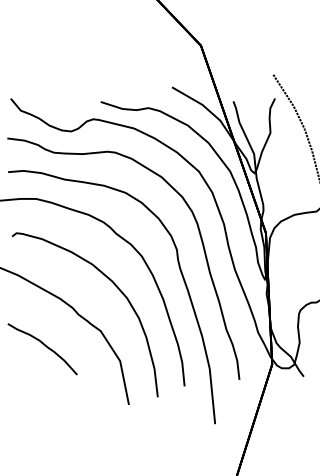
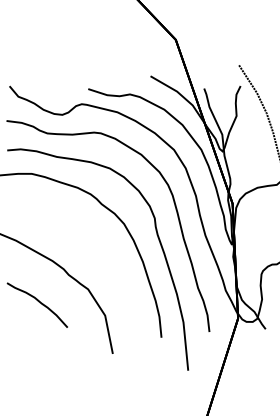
curve: (113, 284) -> (99, 248), removed

